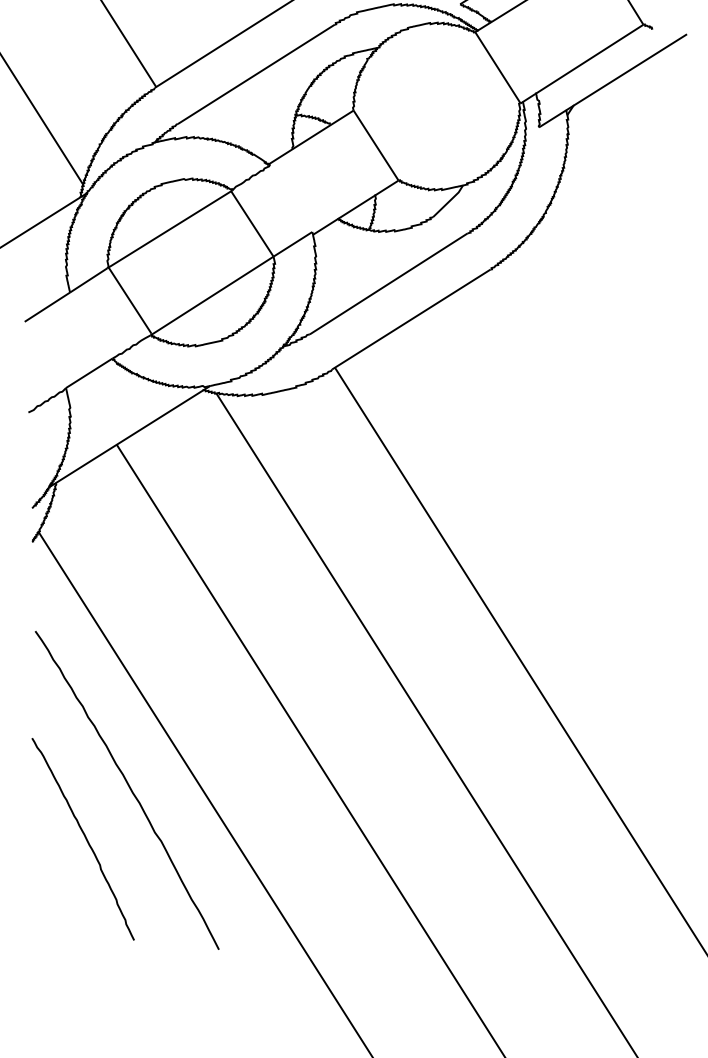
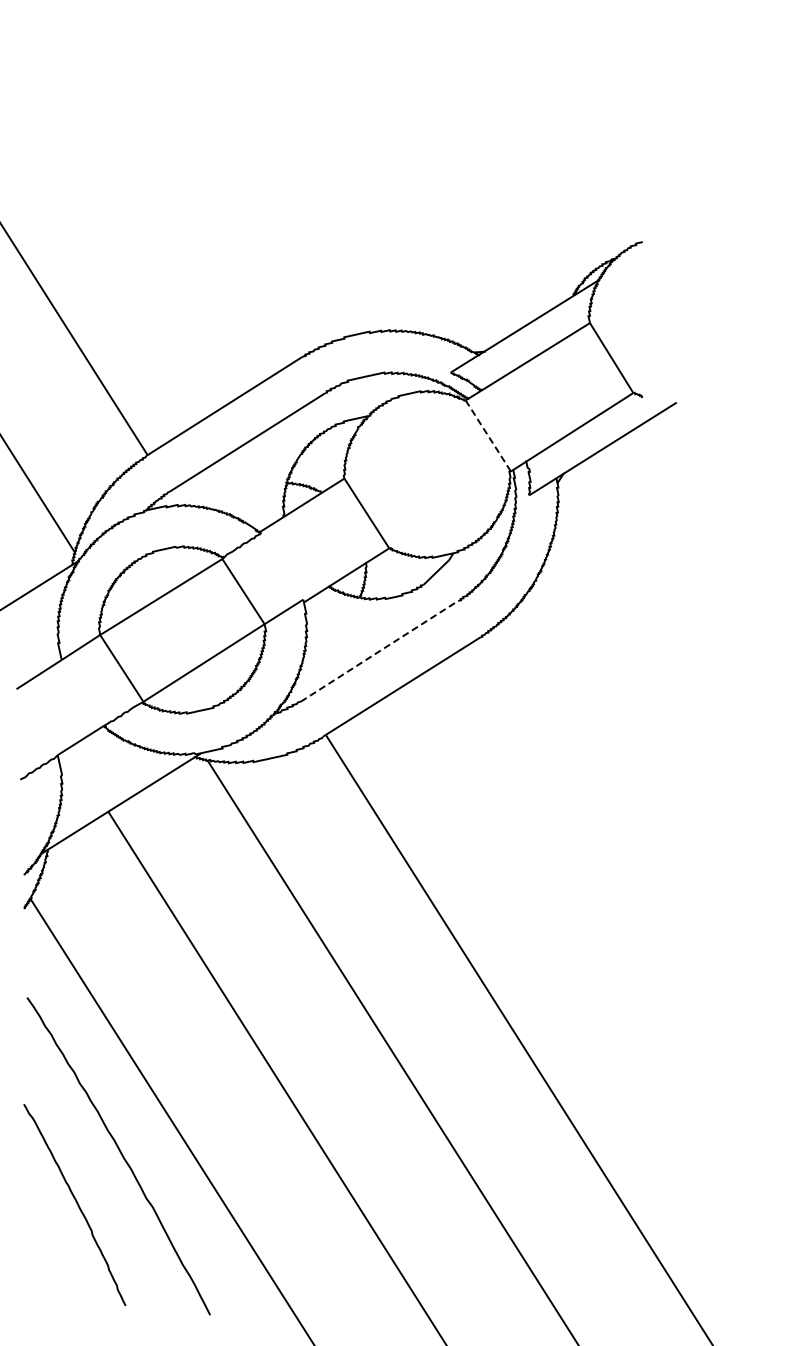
line: (498, 68) -> (488, 436), solid -> dashed
line: (388, 284) -> (379, 651), solid -> dashed

